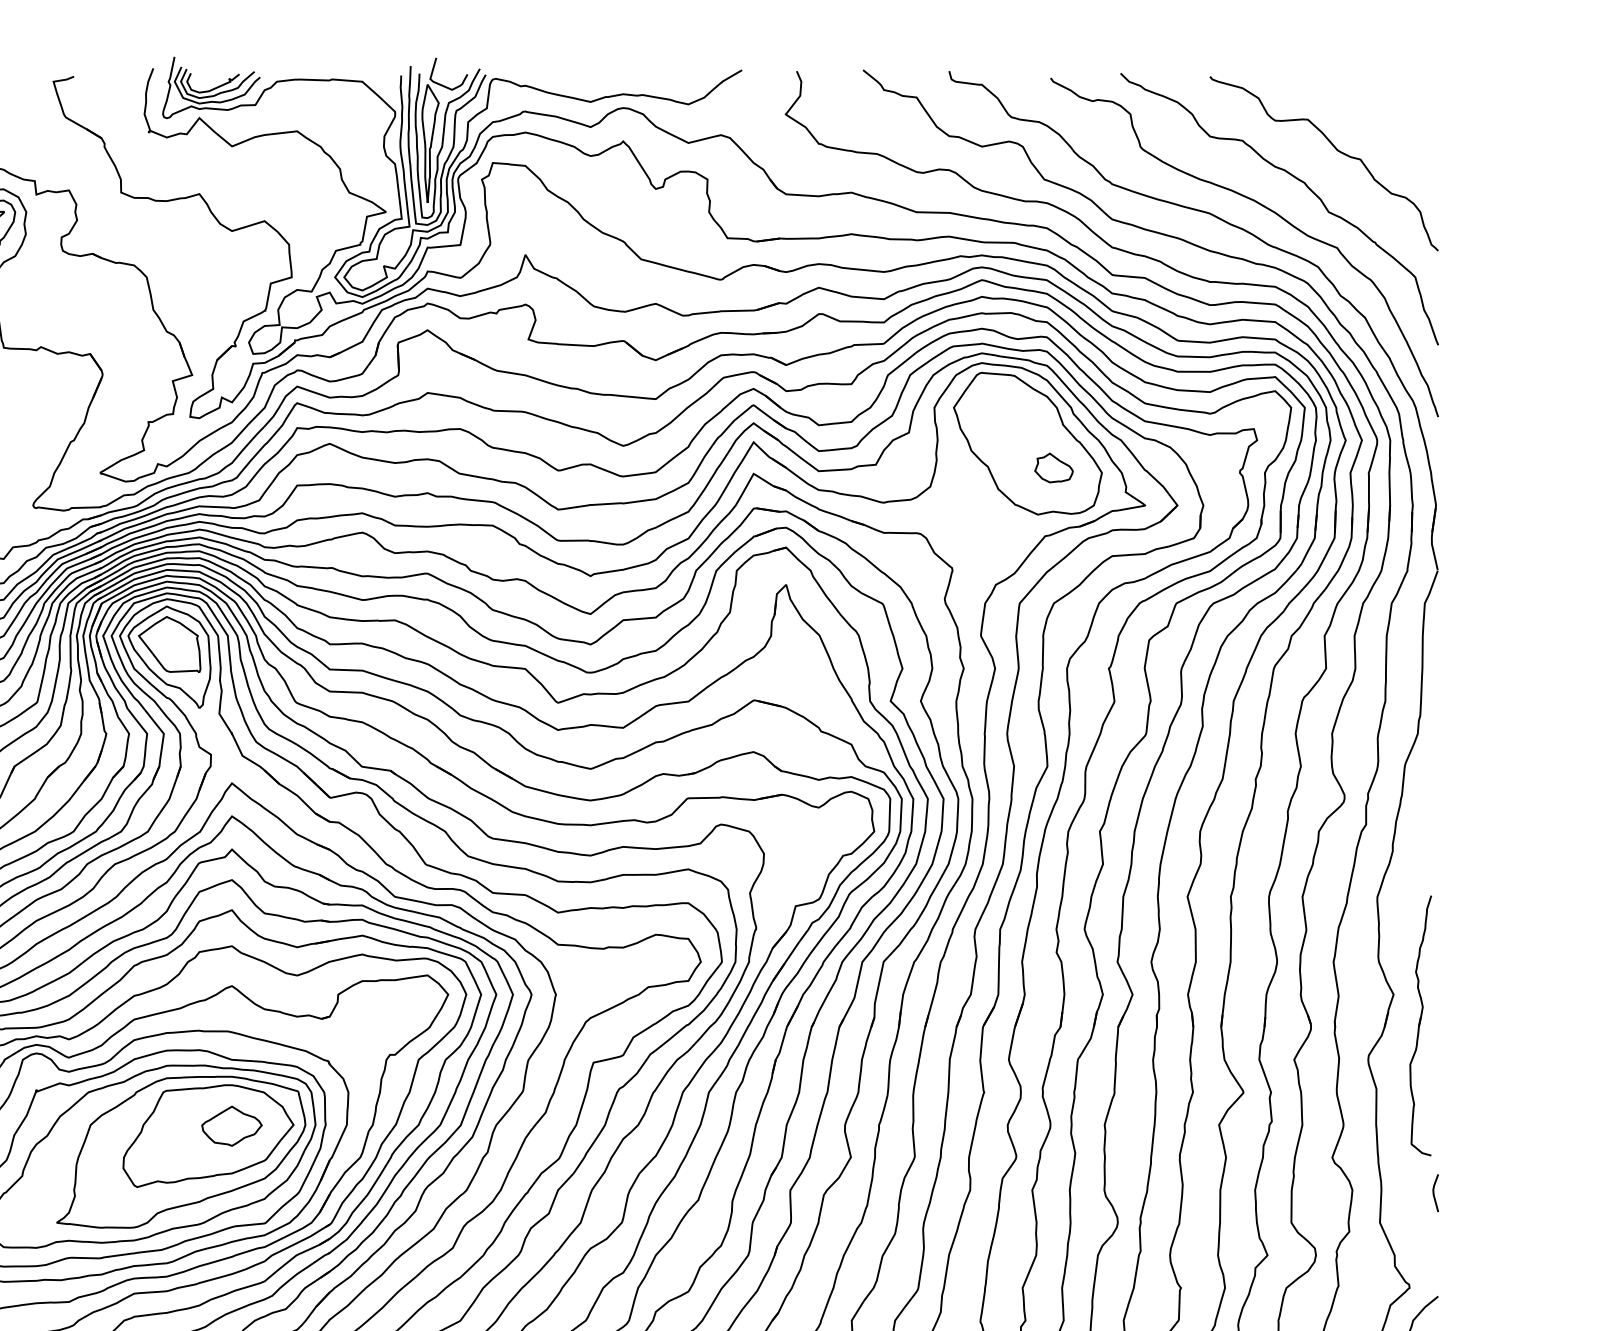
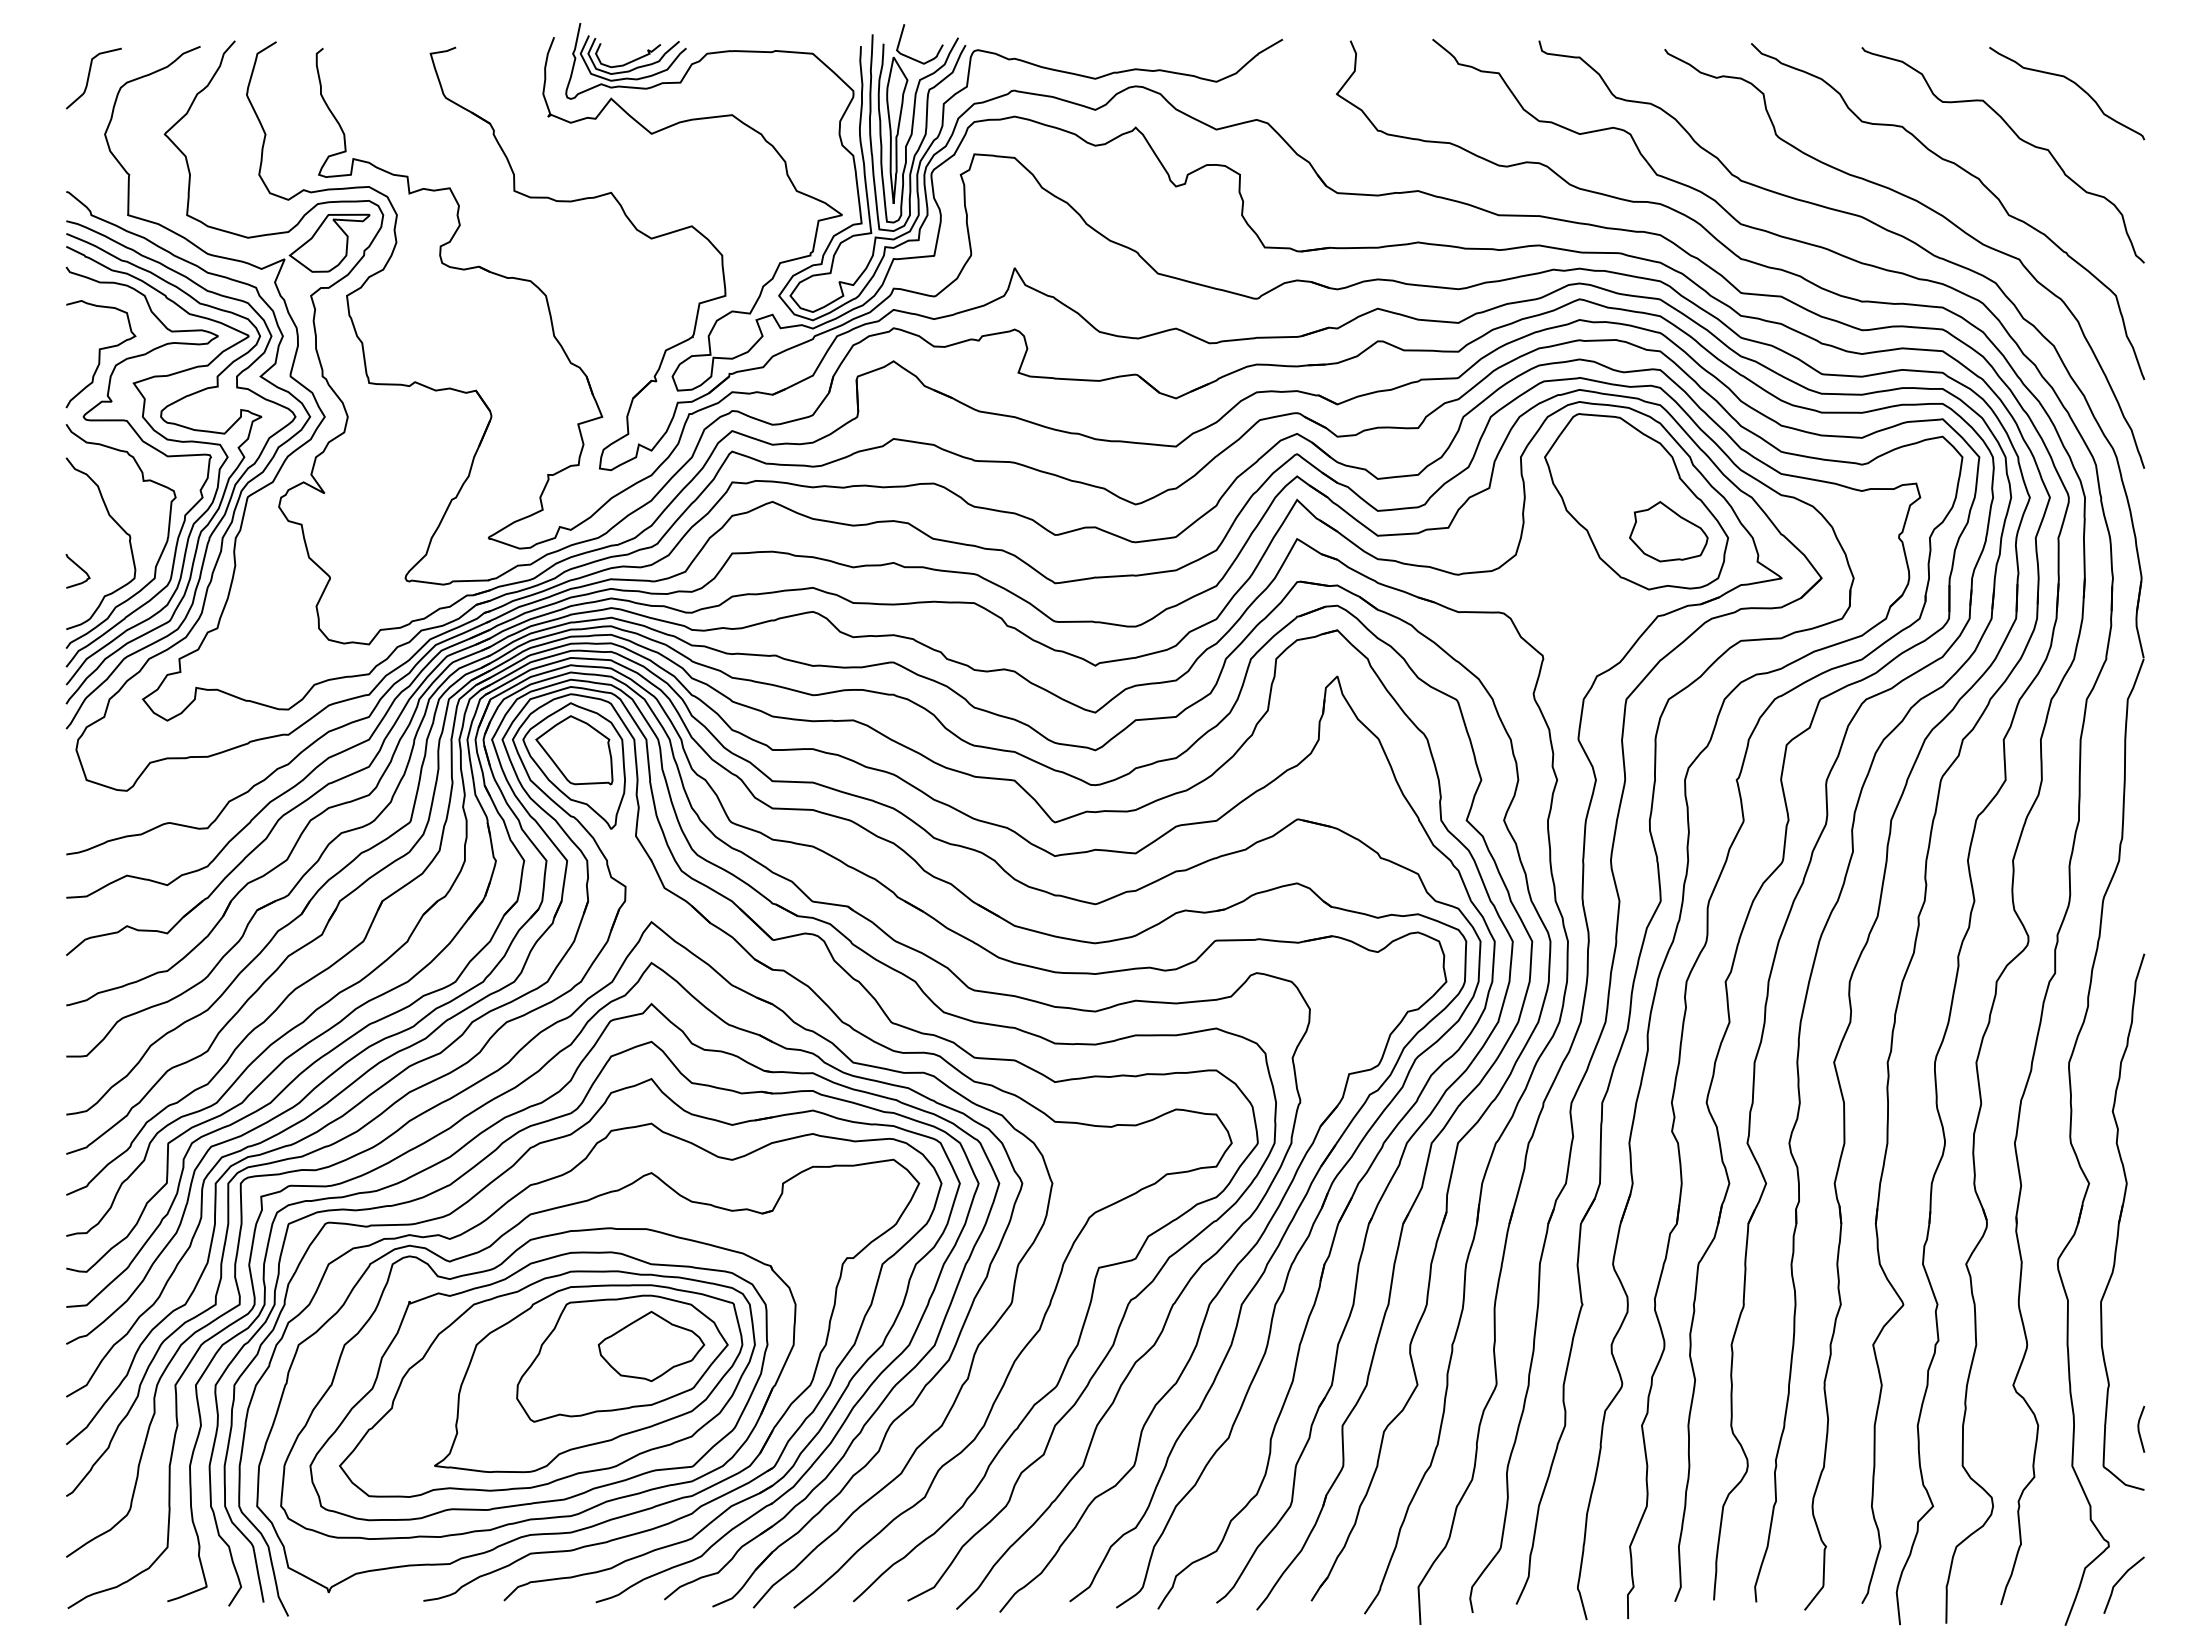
curve: (1380, 105) -> (2073, 83), added
part: (1053, 467) -> (1668, 531), size x1.67
part: (1420, 1025) -> (2122, 1221), size x1.67
part: (231, 1126) -> (651, 1346), size x1.43

